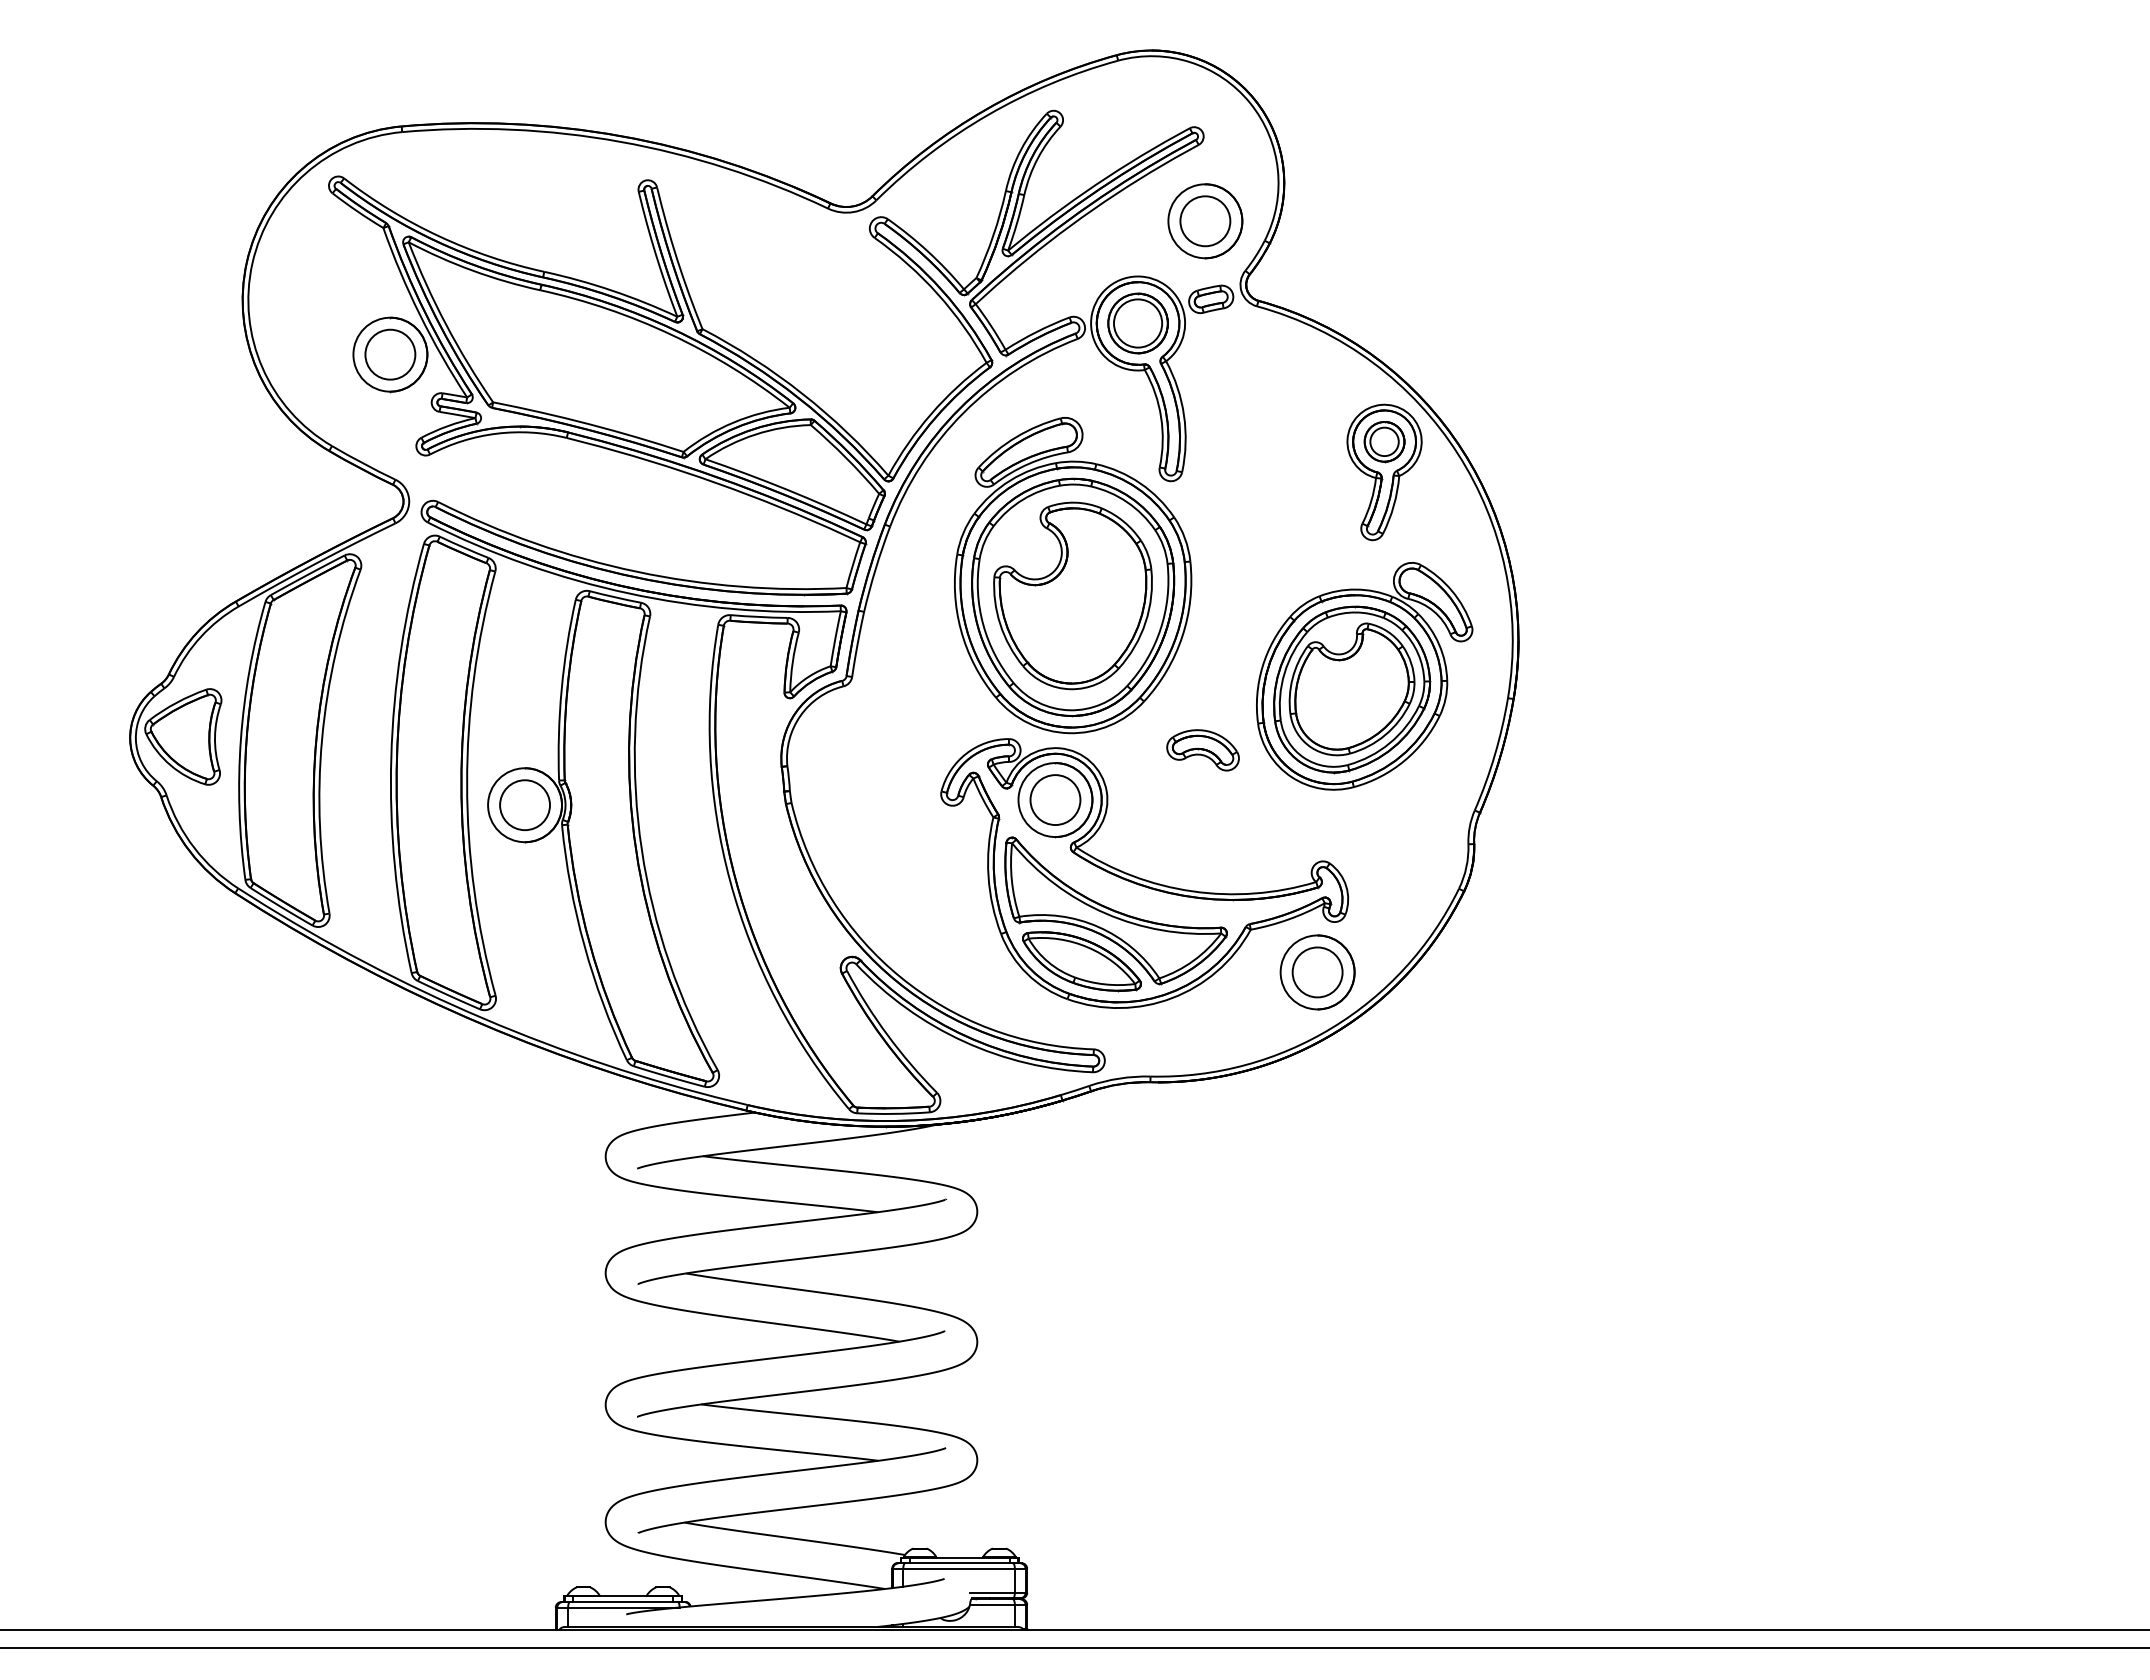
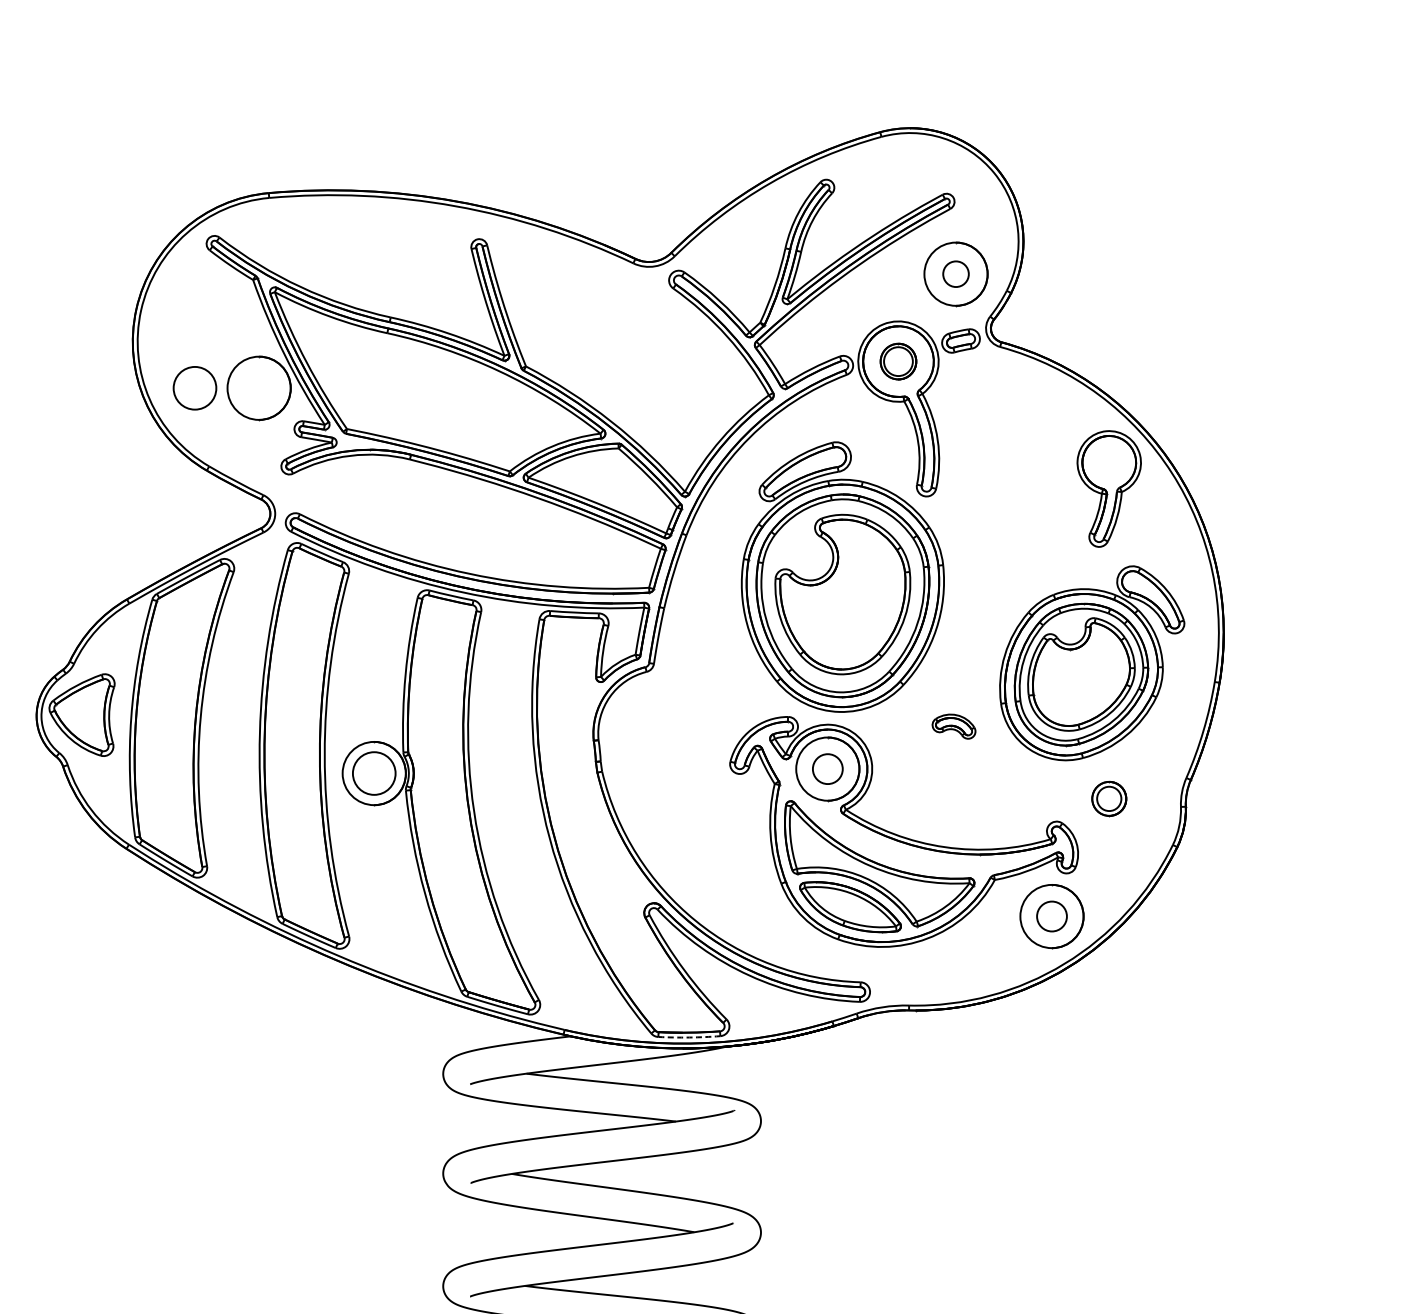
circle: (1205, 221) -> (956, 274), size x0.6
part: (1137, 323) -> (897, 361), size x0.7
circle: (390, 354) -> (195, 388), moved
part: (1384, 442) -> (1109, 799), moved
part: (1202, 750) -> (953, 726), size x0.7
circle: (1055, 800) -> (827, 769), size x0.7
circle: (1317, 972) -> (1051, 916), size x0.7
arc: (893, 1113) -> (689, 1037), solid -> dashed

